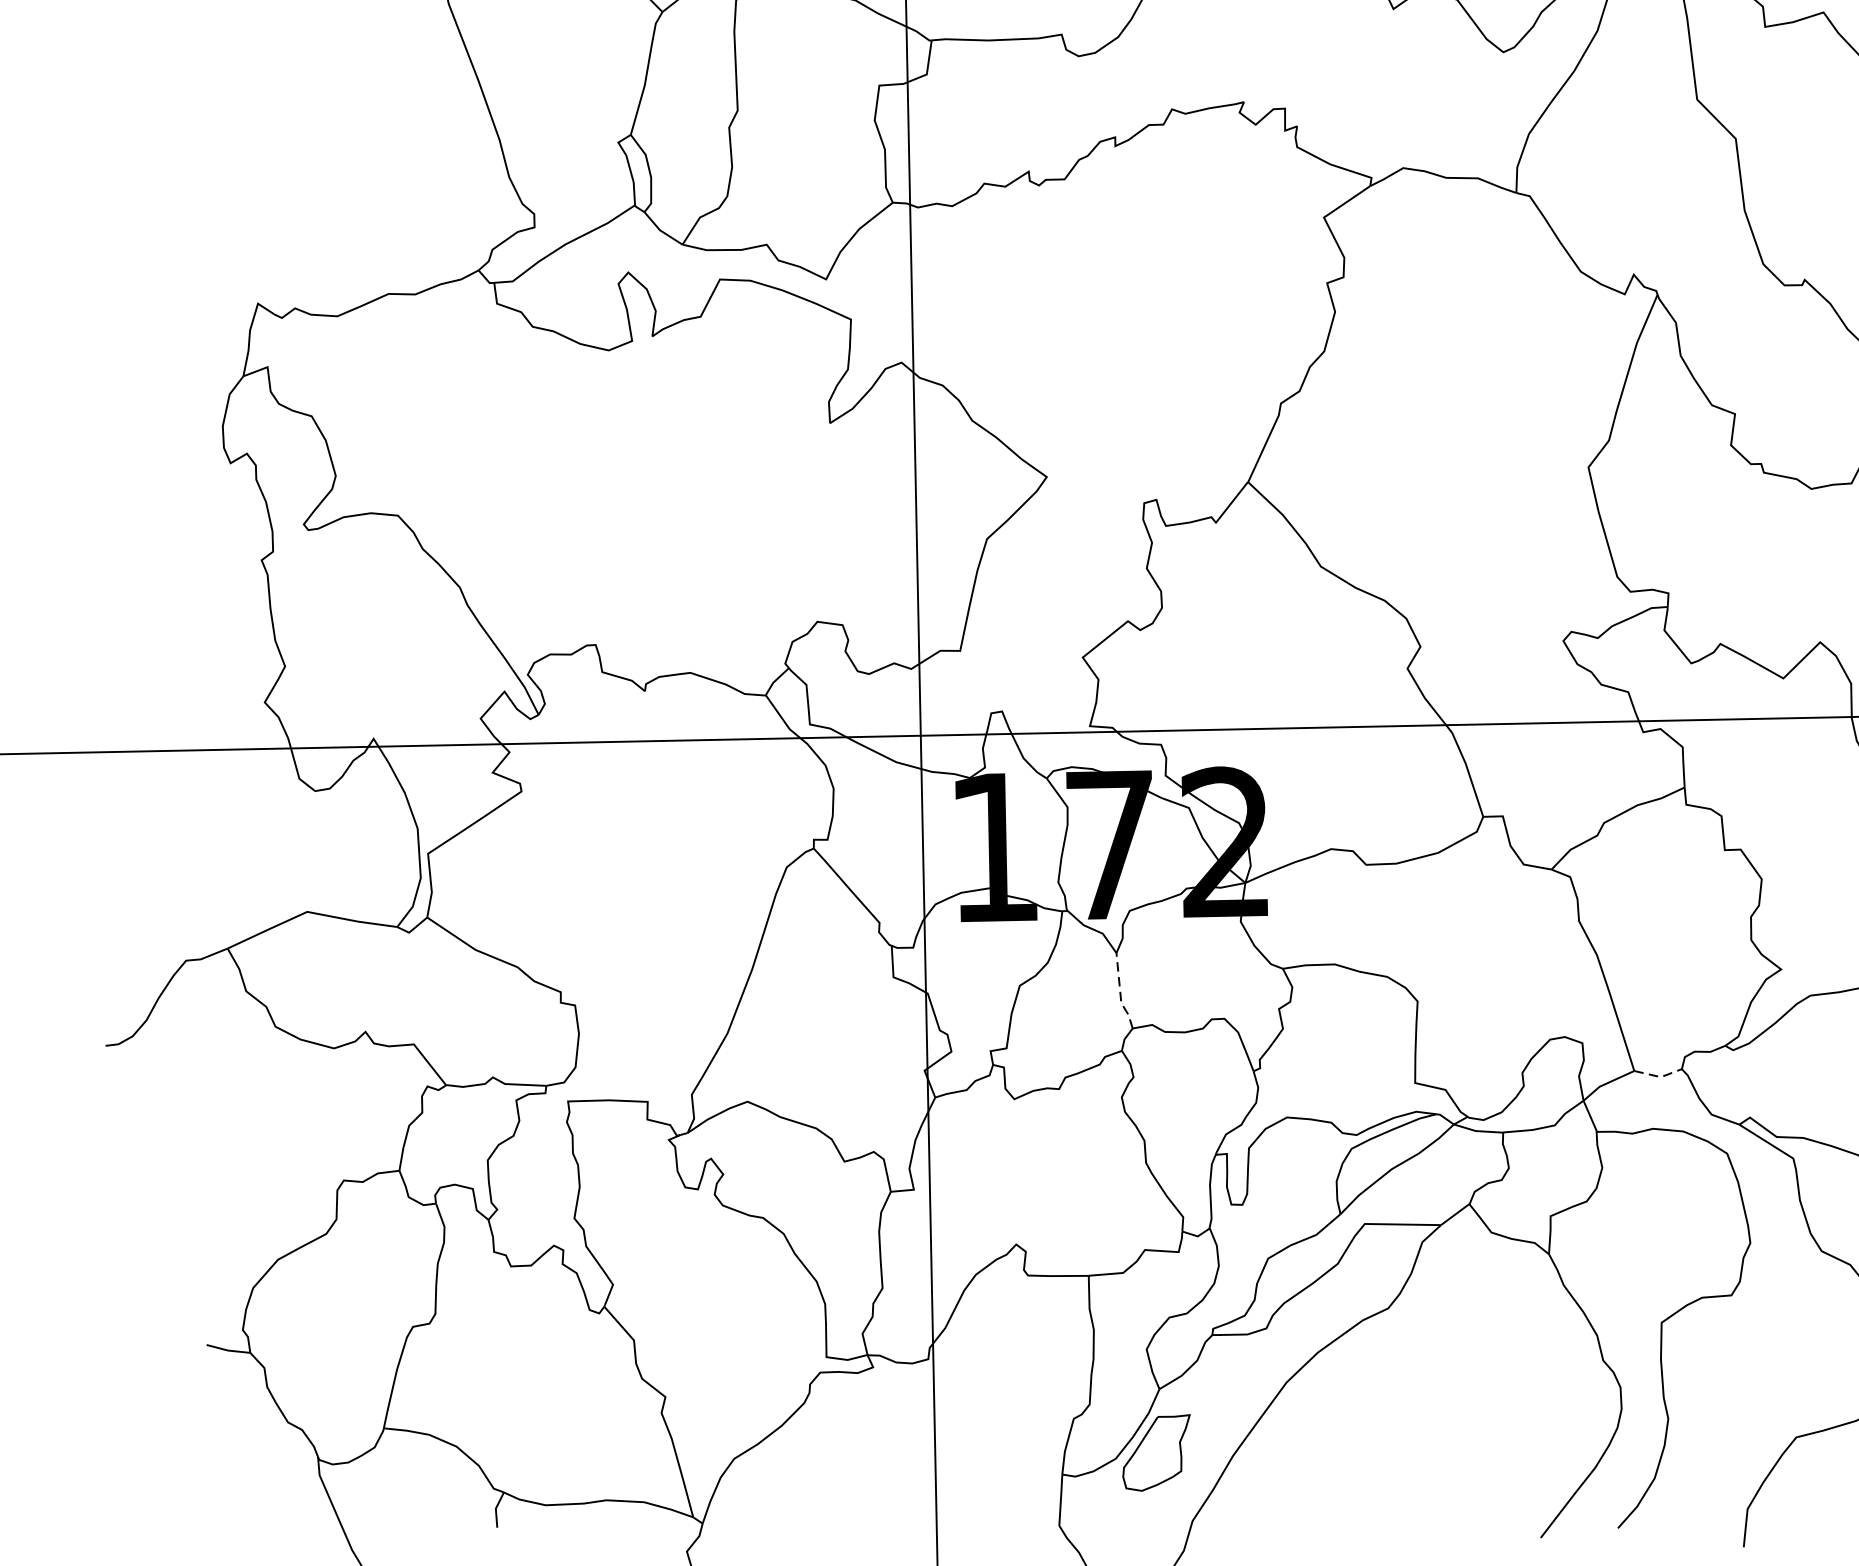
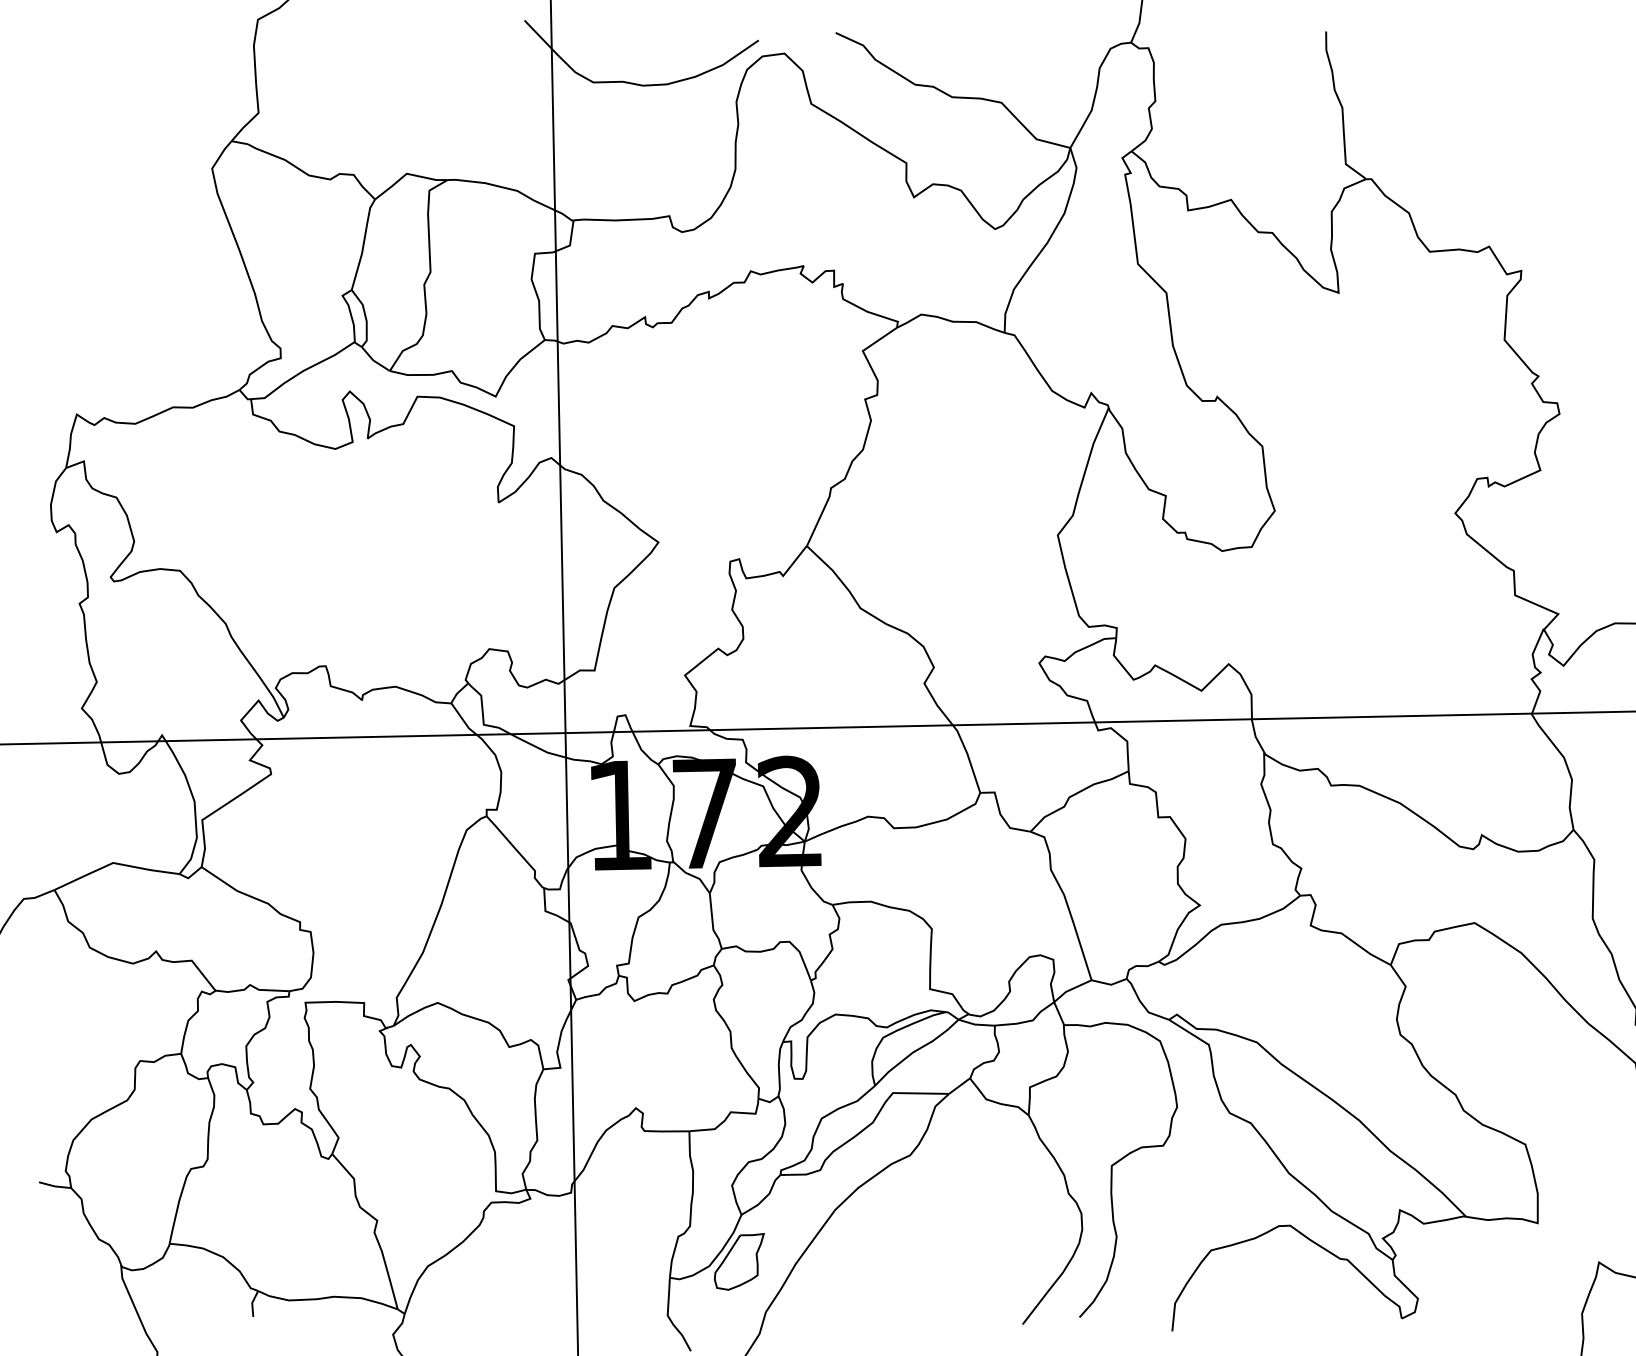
line: (1120, 994) -> (712, 923), dashed -> solid
line: (1659, 1076) -> (1110, 984), dashed -> solid

